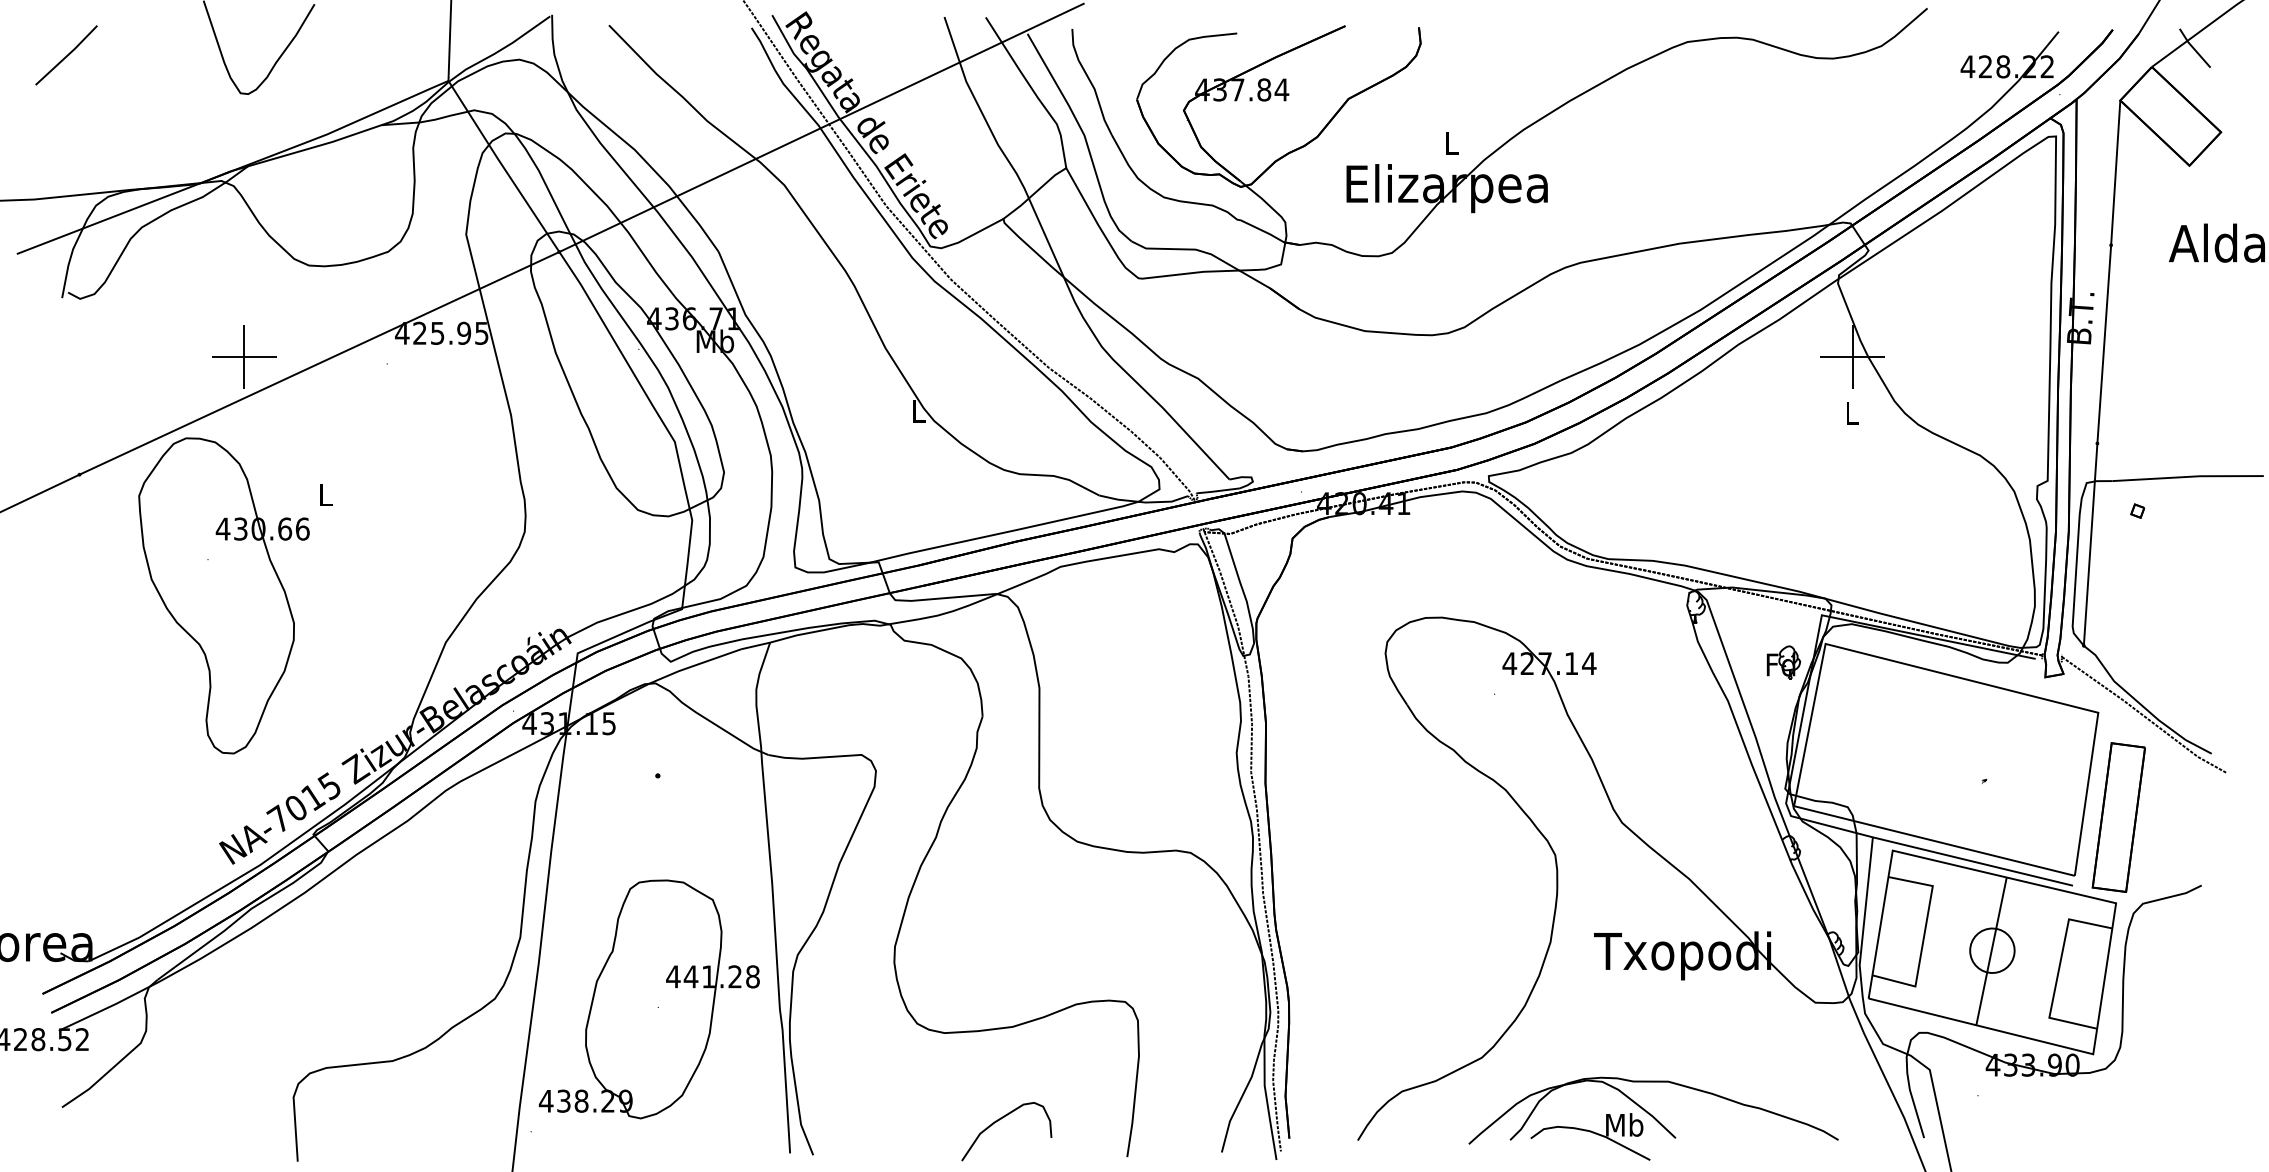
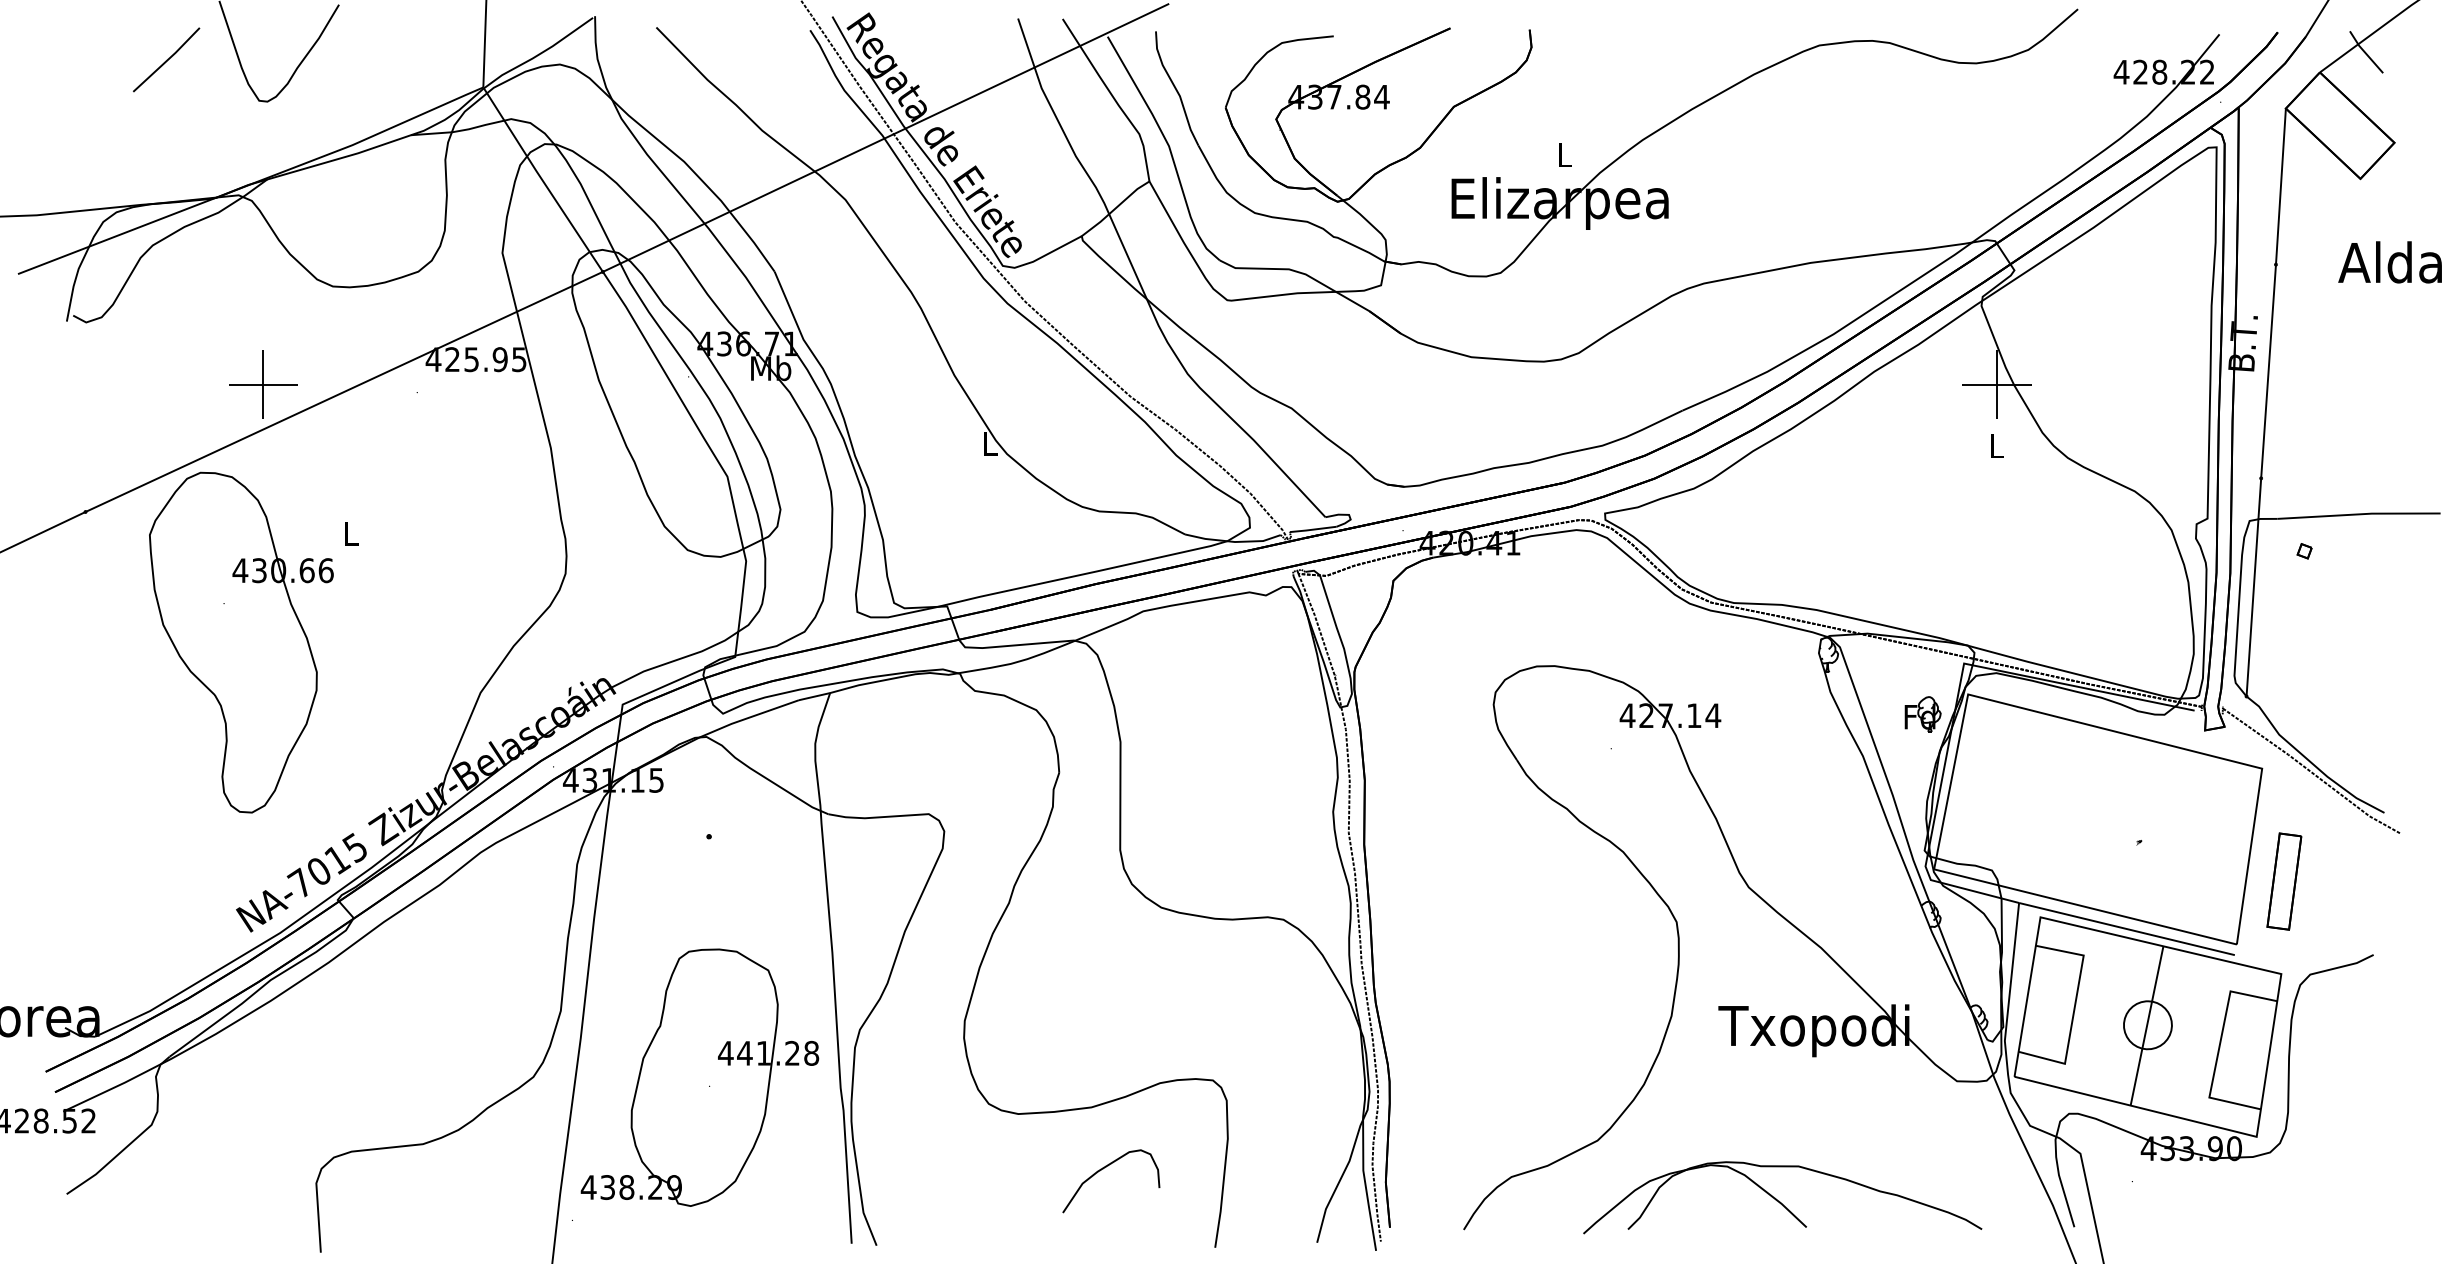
line: (66, 55) -> (166, 59), moved
part: (2119, 817) -> (2284, 881), size x0.6
curve: (999, 1120) -> (1103, 1169), moved
part: (1590, 1136) -> (1714, 1225), removed

